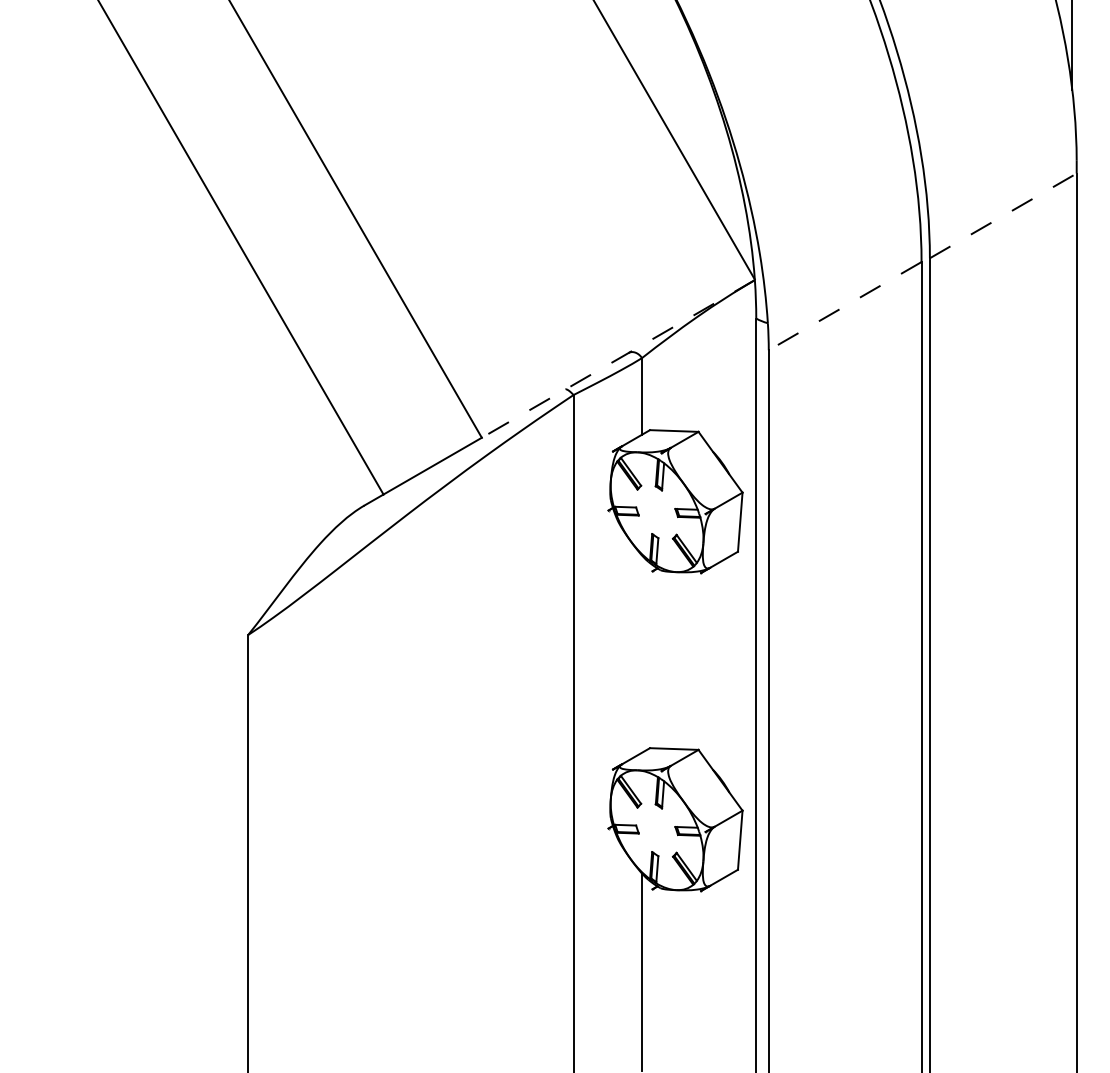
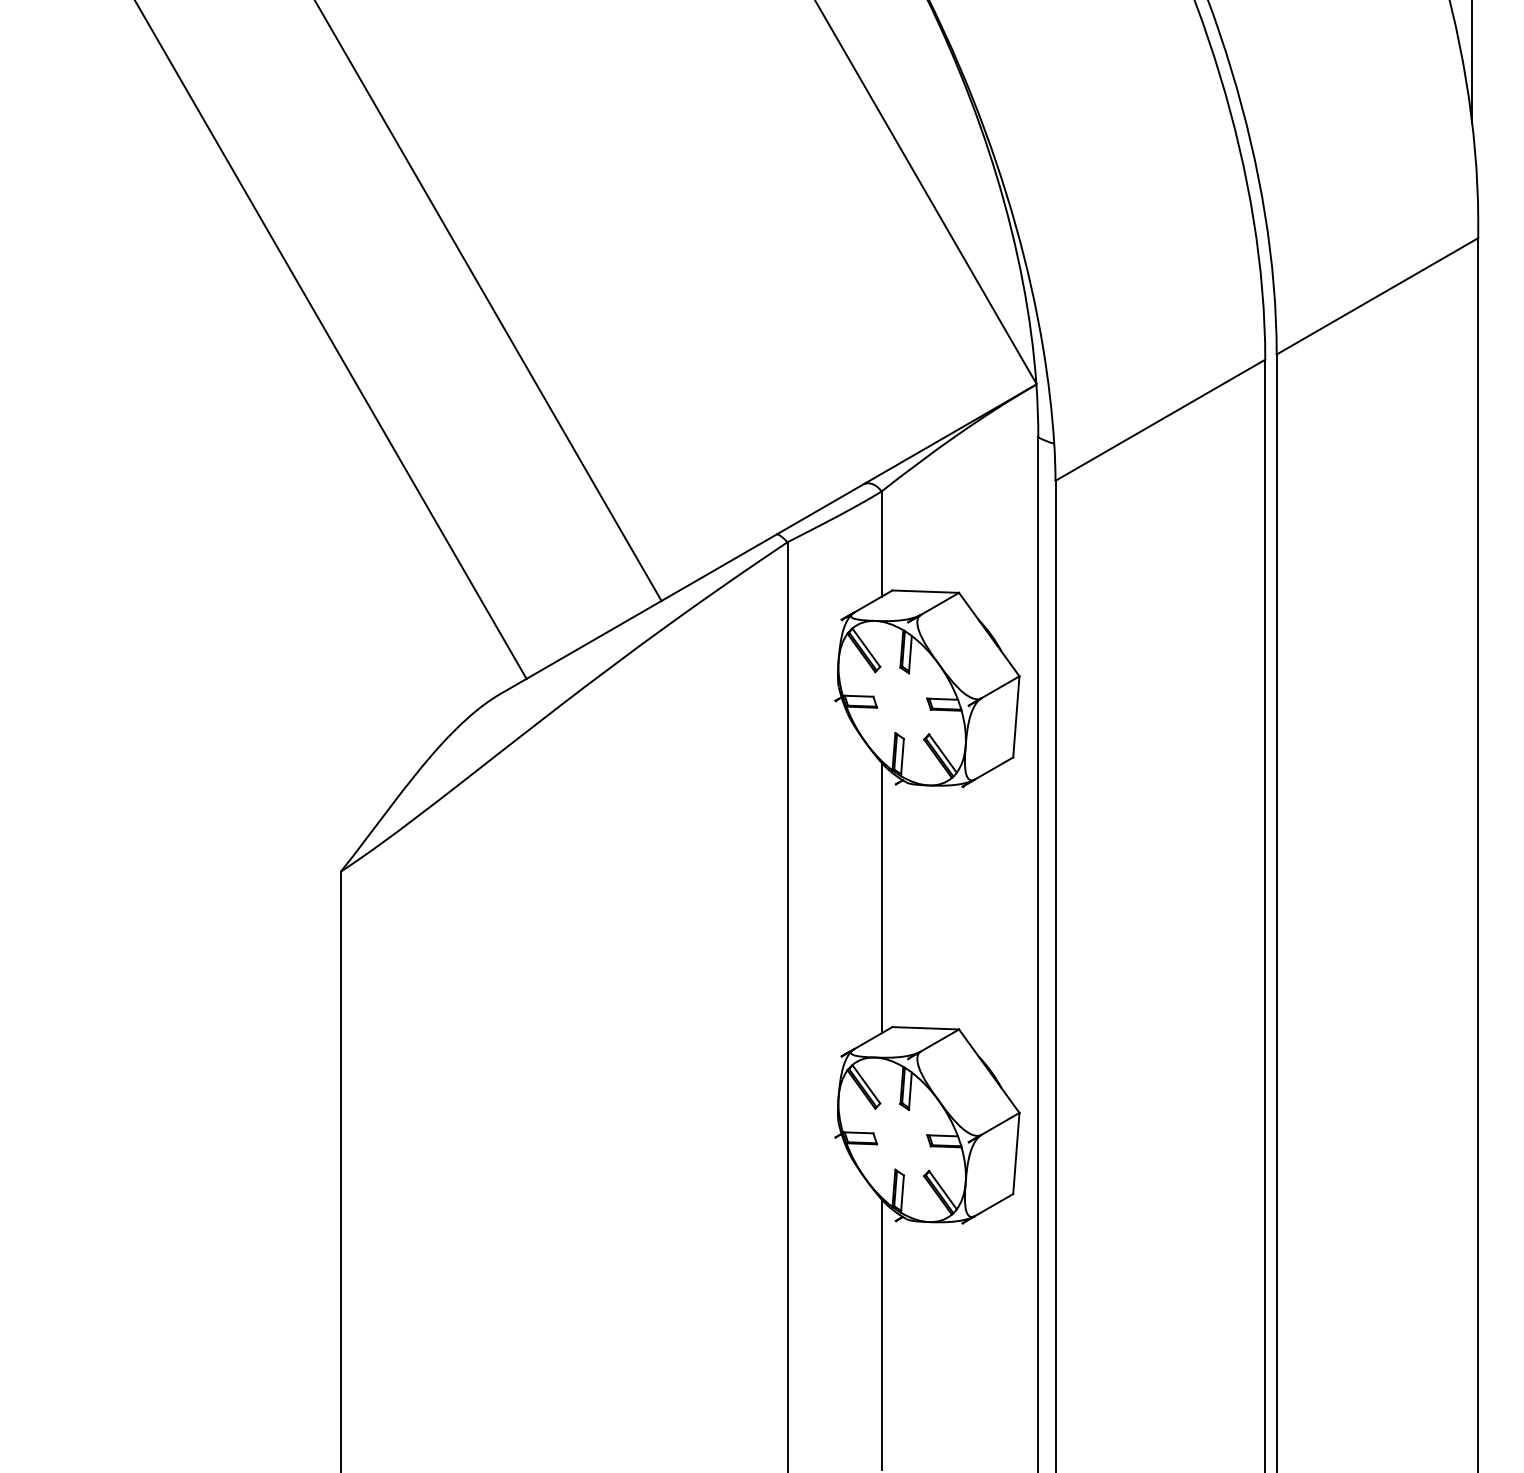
line: (1003, 215) -> (1377, 295), dashed -> solid
line: (844, 306) -> (1159, 420), dashed -> solid
line: (618, 358) -> (849, 492), dashed -> solid
line: (642, 653) -> (882, 897), added

